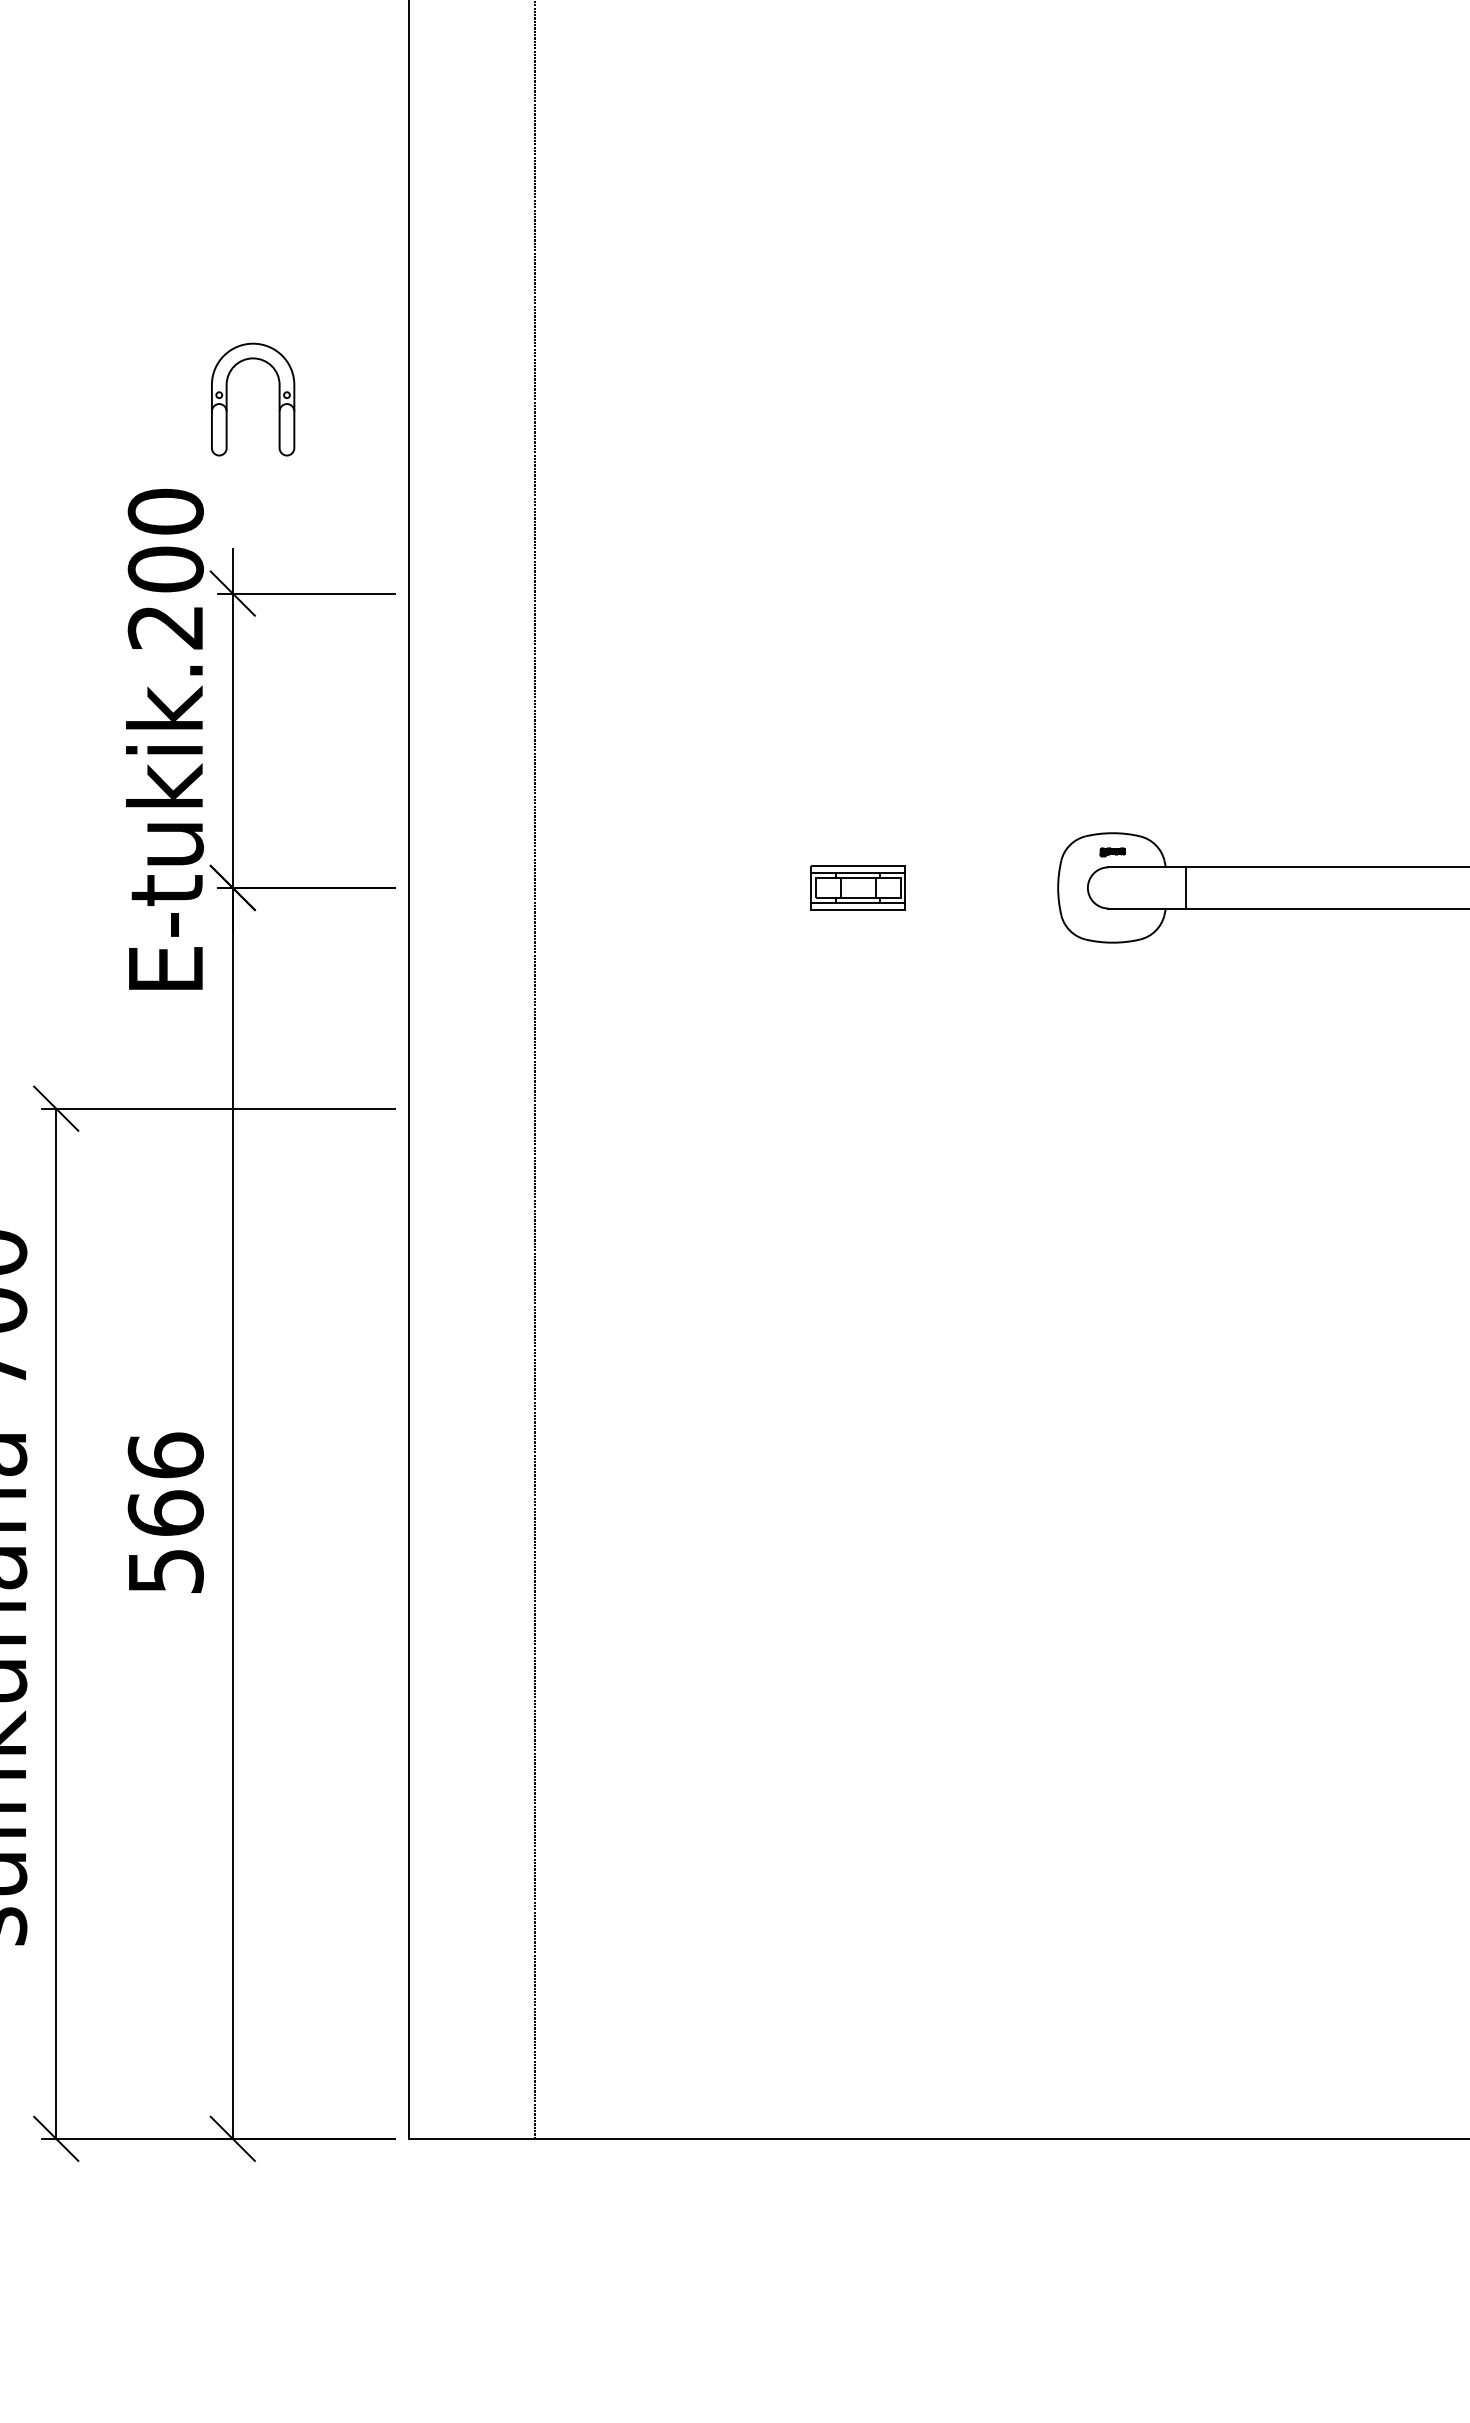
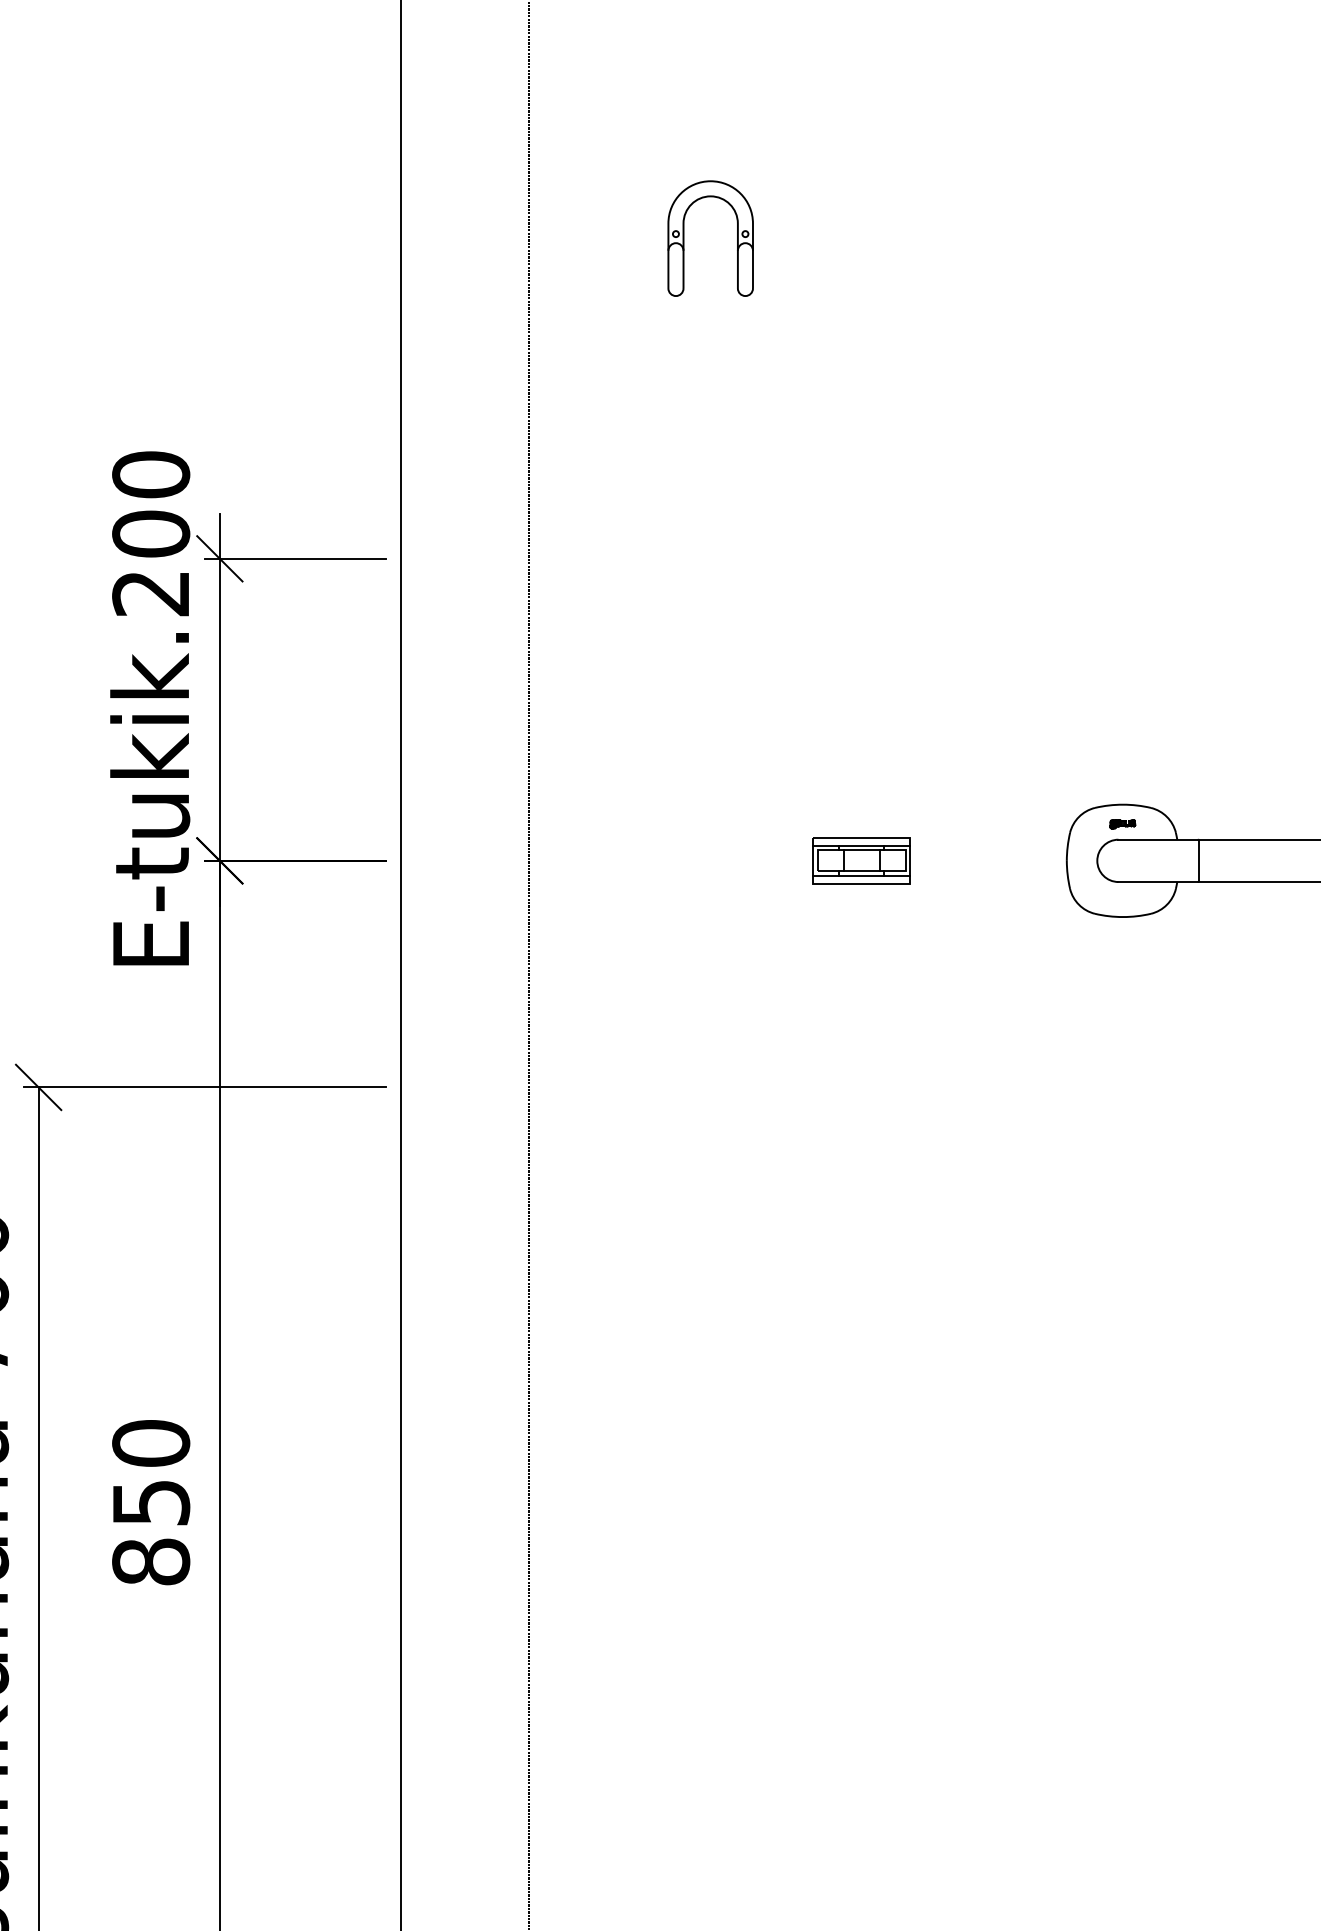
part: (278, 399) -> (736, 238), moved
text: (165, 1512) -> (150, 1501), 566 -> 850

